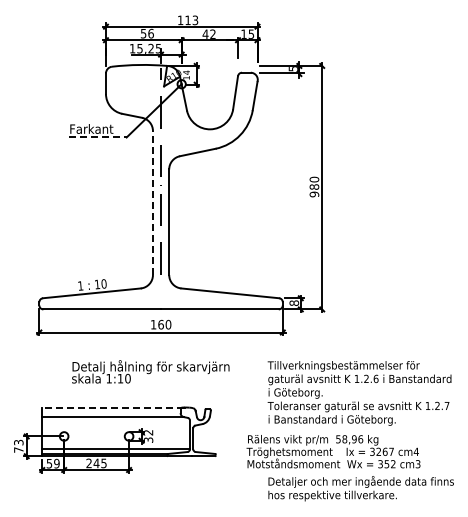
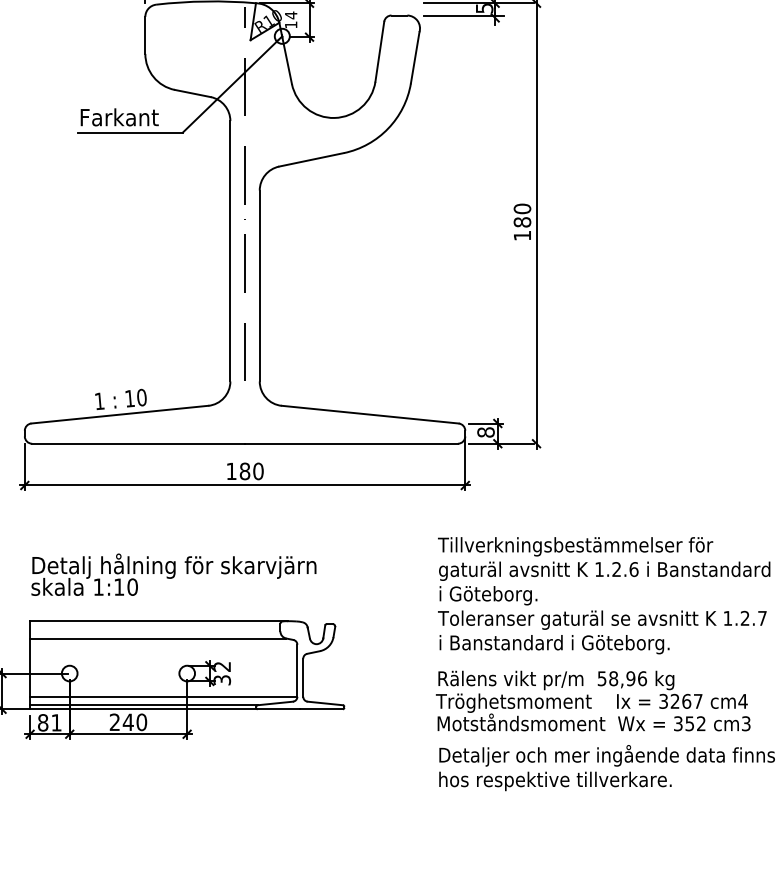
line: (97, 137) -> (130, 132), dashed -> solid
text: (314, 194) -> (522, 235), 980 -> 180
line: (152, 203) -> (229, 252), dashed -> solid
text: (160, 324) -> (243, 471), 160 -> 180
text: (150, 371) -> (173, 574), moved
line: (113, 407) -> (158, 621), dashed -> solid
text: (333, 451) -> (593, 700), moved
text: (52, 463) -> (48, 722), 59 -> 81
text: (103, 463) -> (140, 722), 245 -> 240

